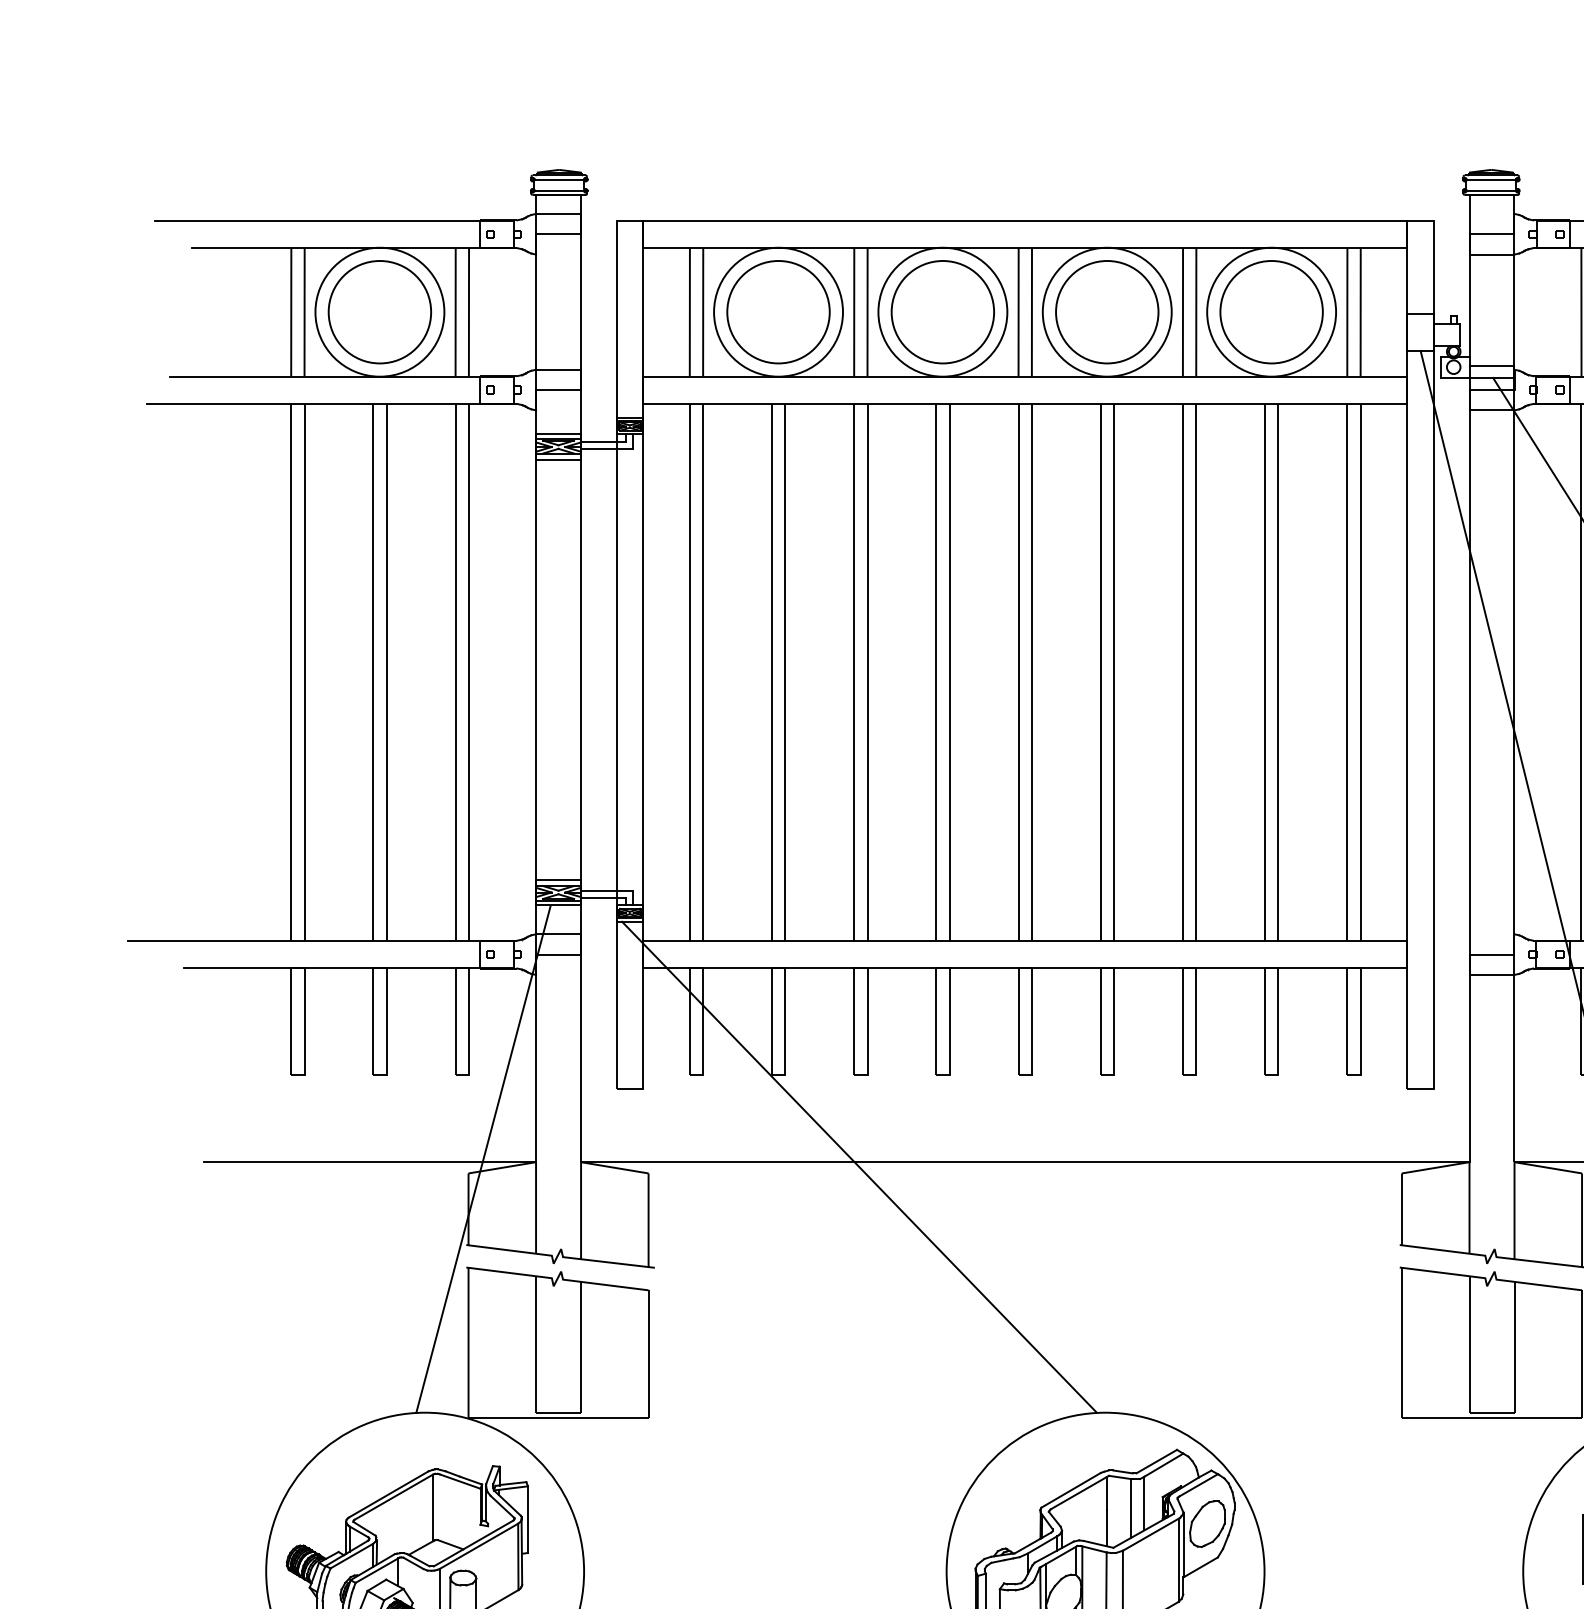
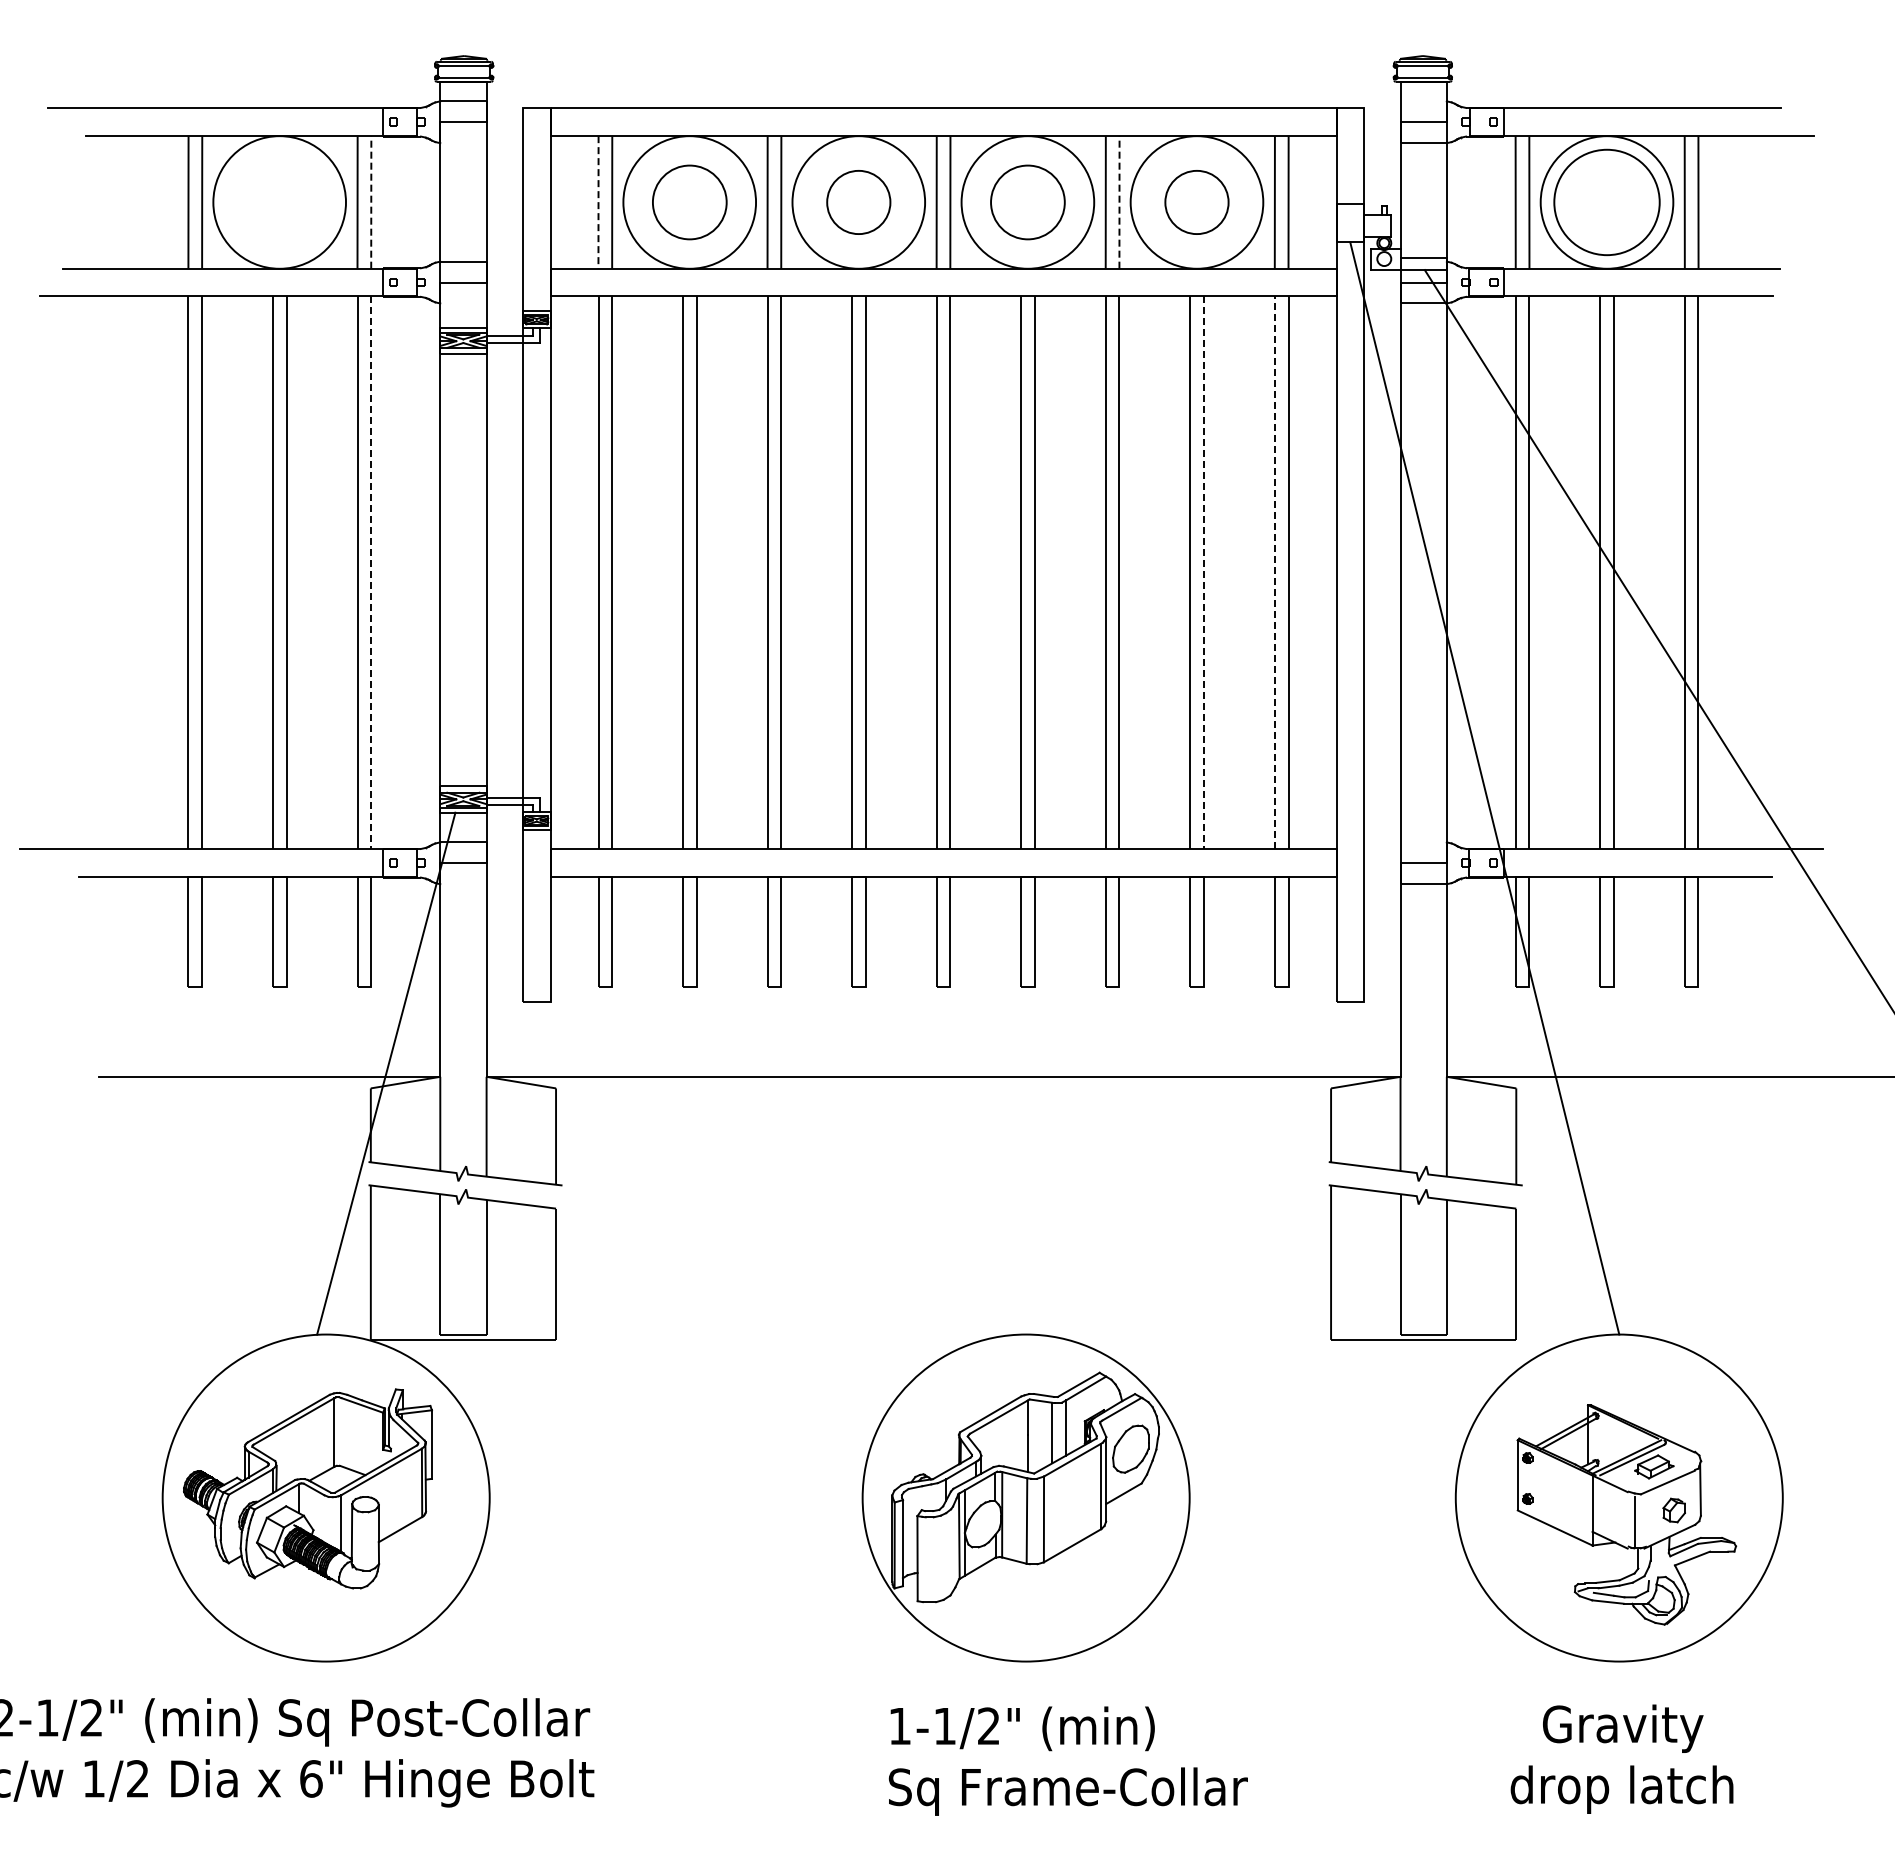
line: (469, 311) -> (371, 201), solid -> dashed
line: (1196, 311) -> (1119, 201), solid -> dashed
circle: (379, 312) -> (279, 202), removed
line: (689, 312) -> (598, 202), solid -> dashed
circle: (778, 312) -> (689, 202), size x0.7
circle: (942, 312) -> (858, 202), size x0.6
circle: (1106, 312) -> (1027, 202), size x0.7
circle: (1271, 312) -> (1196, 202), size x0.6
line: (1346, 671) -> (1274, 572), solid -> dashed
line: (469, 672) -> (371, 573), solid -> dashed
line: (1278, 672) -> (1204, 573), solid -> dashed
line: (858, 1166) -> (772, 1081), removed

